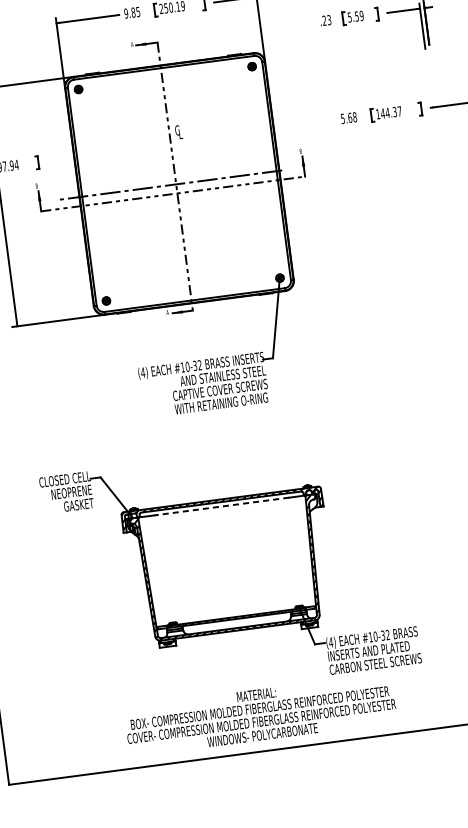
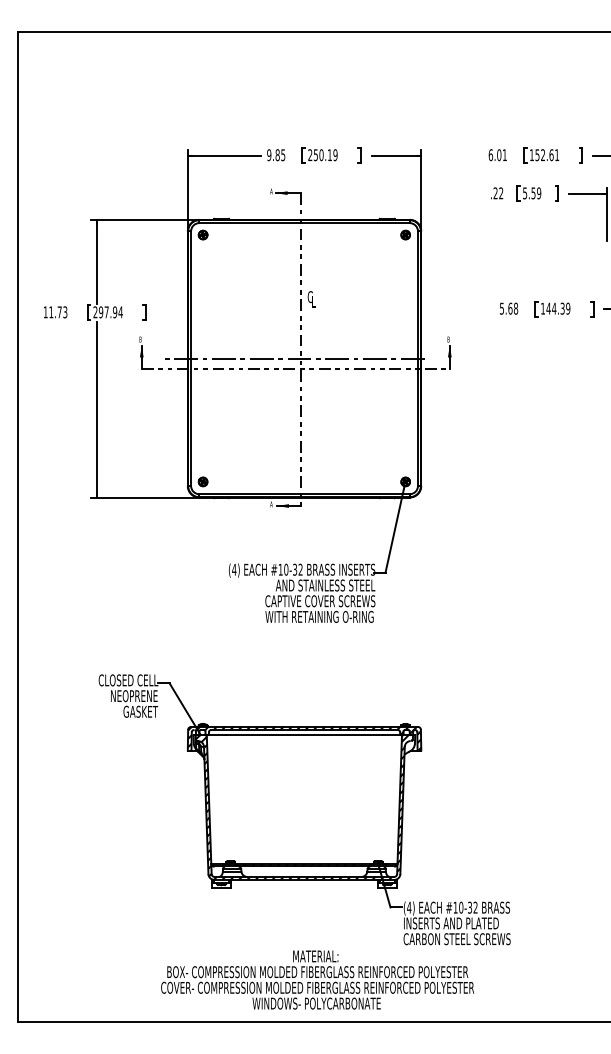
text: (329, 20) -> (501, 193), .23 -> .22
text: (399, 111) -> (568, 308), 144.37 -> 144.39
line: (221, 506) -> (304, 735), dashed -> solid

